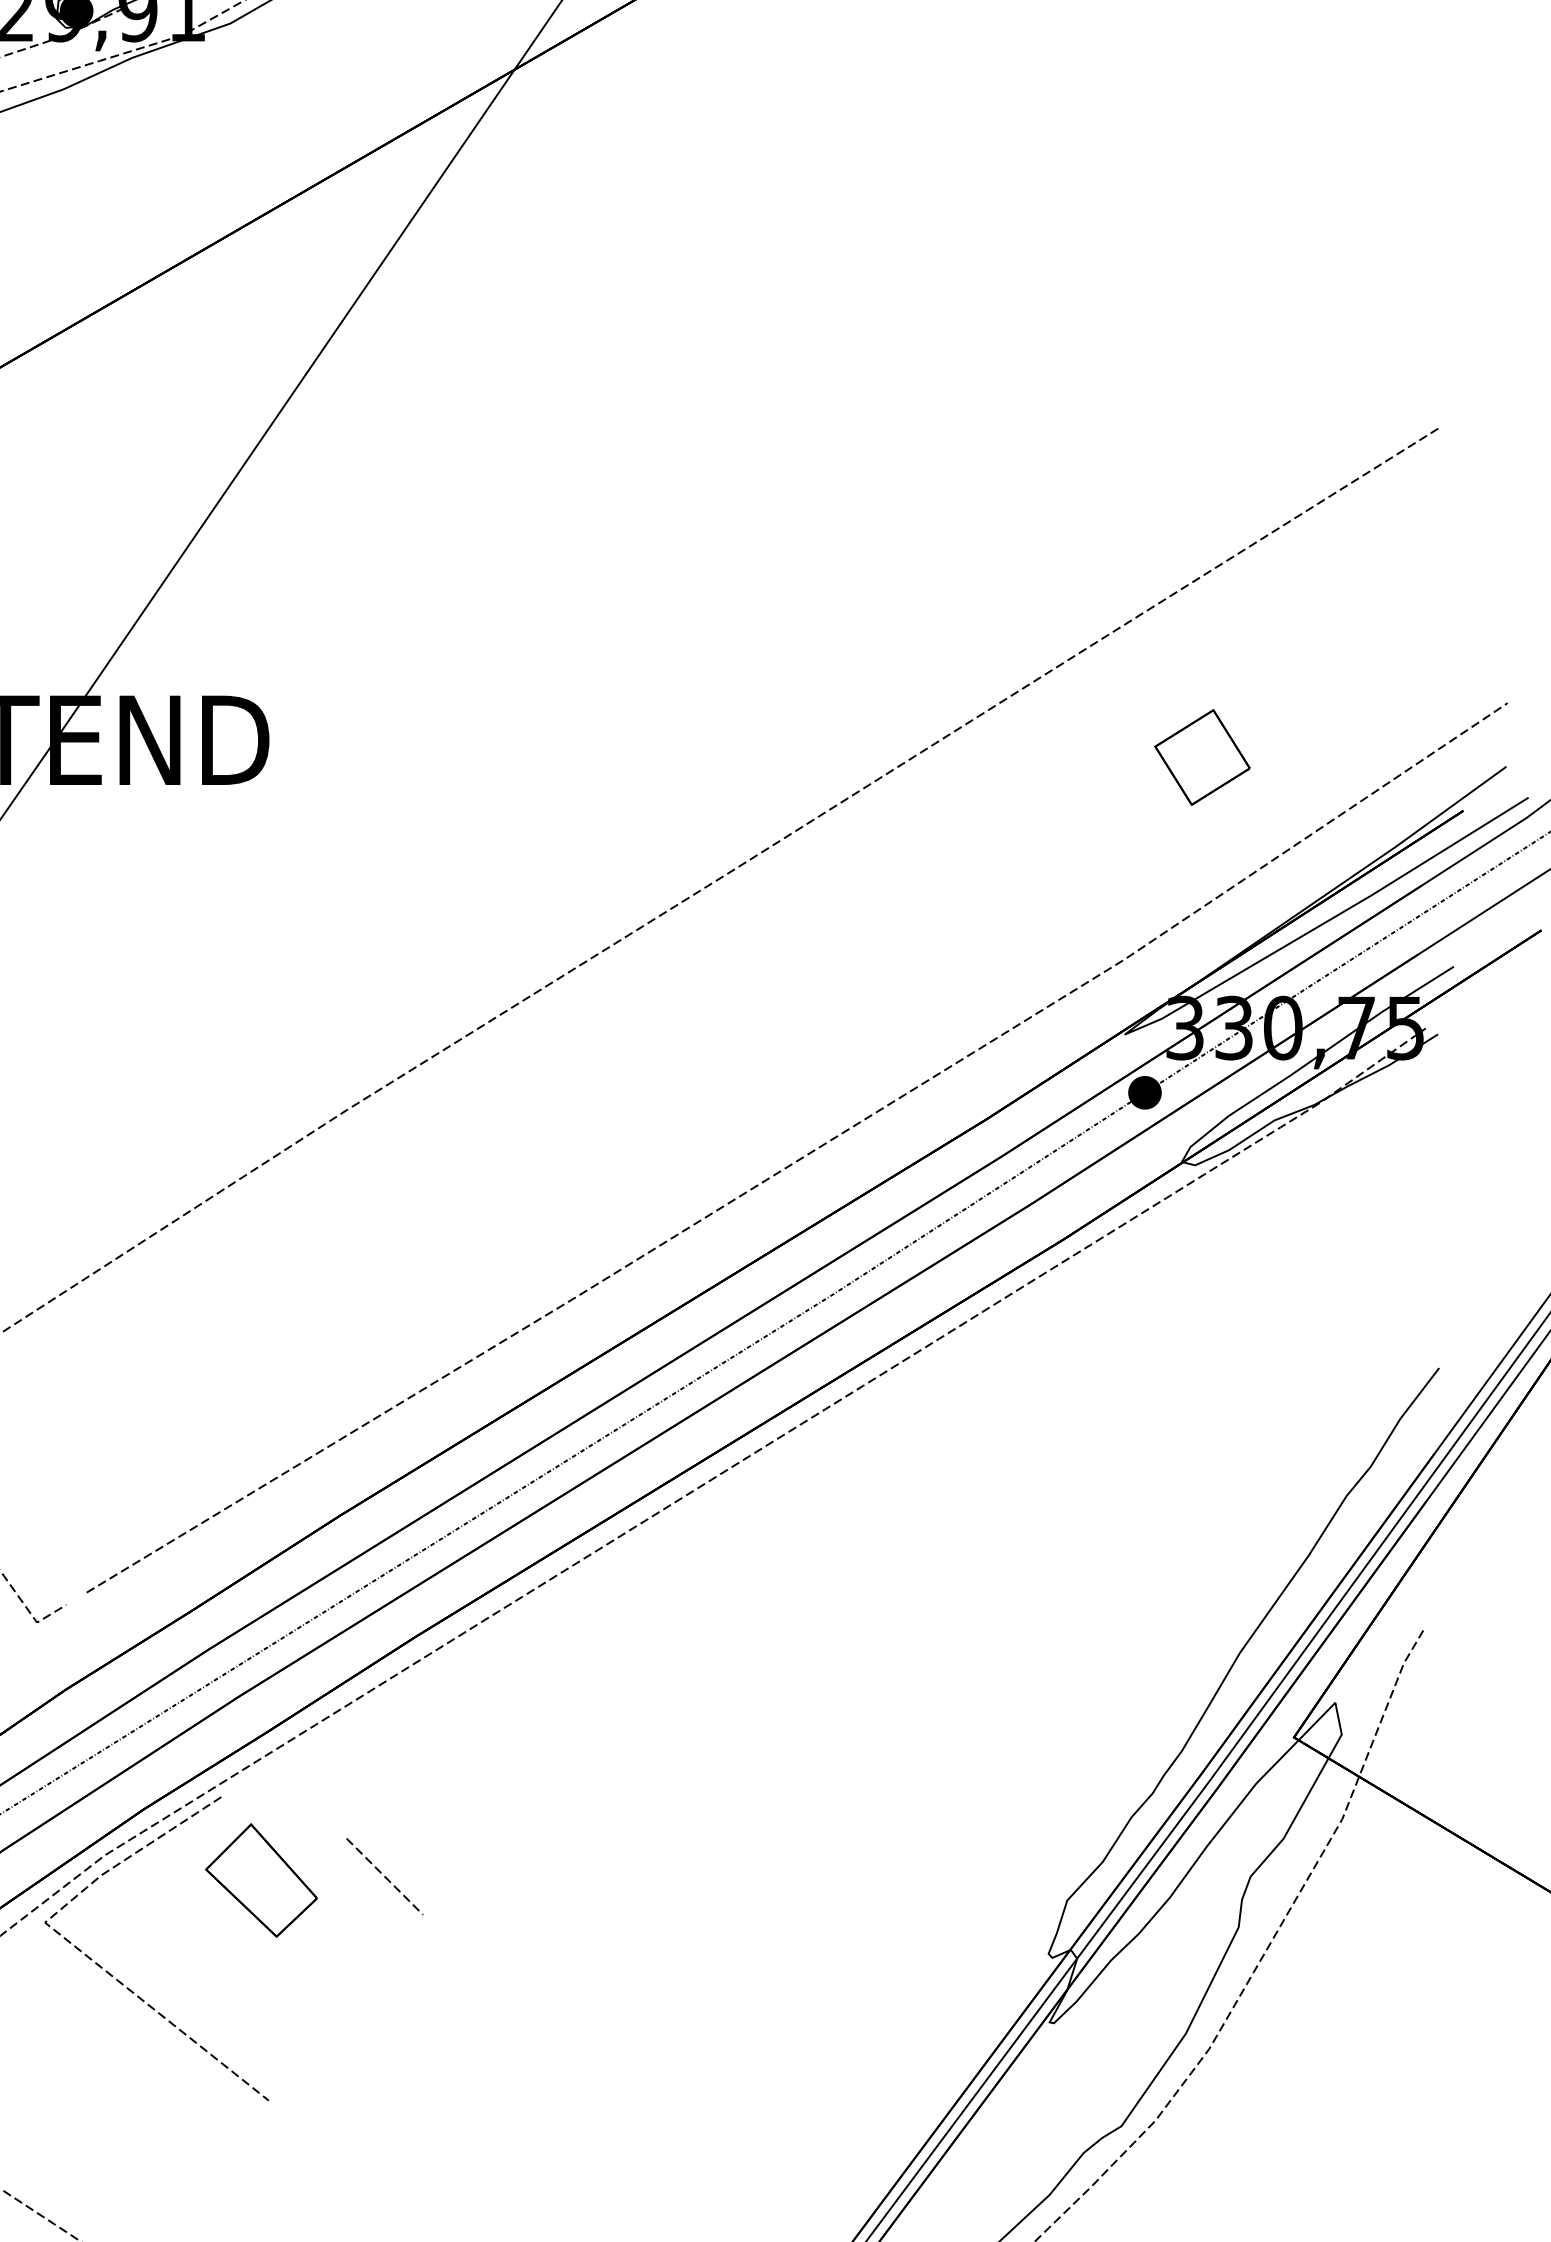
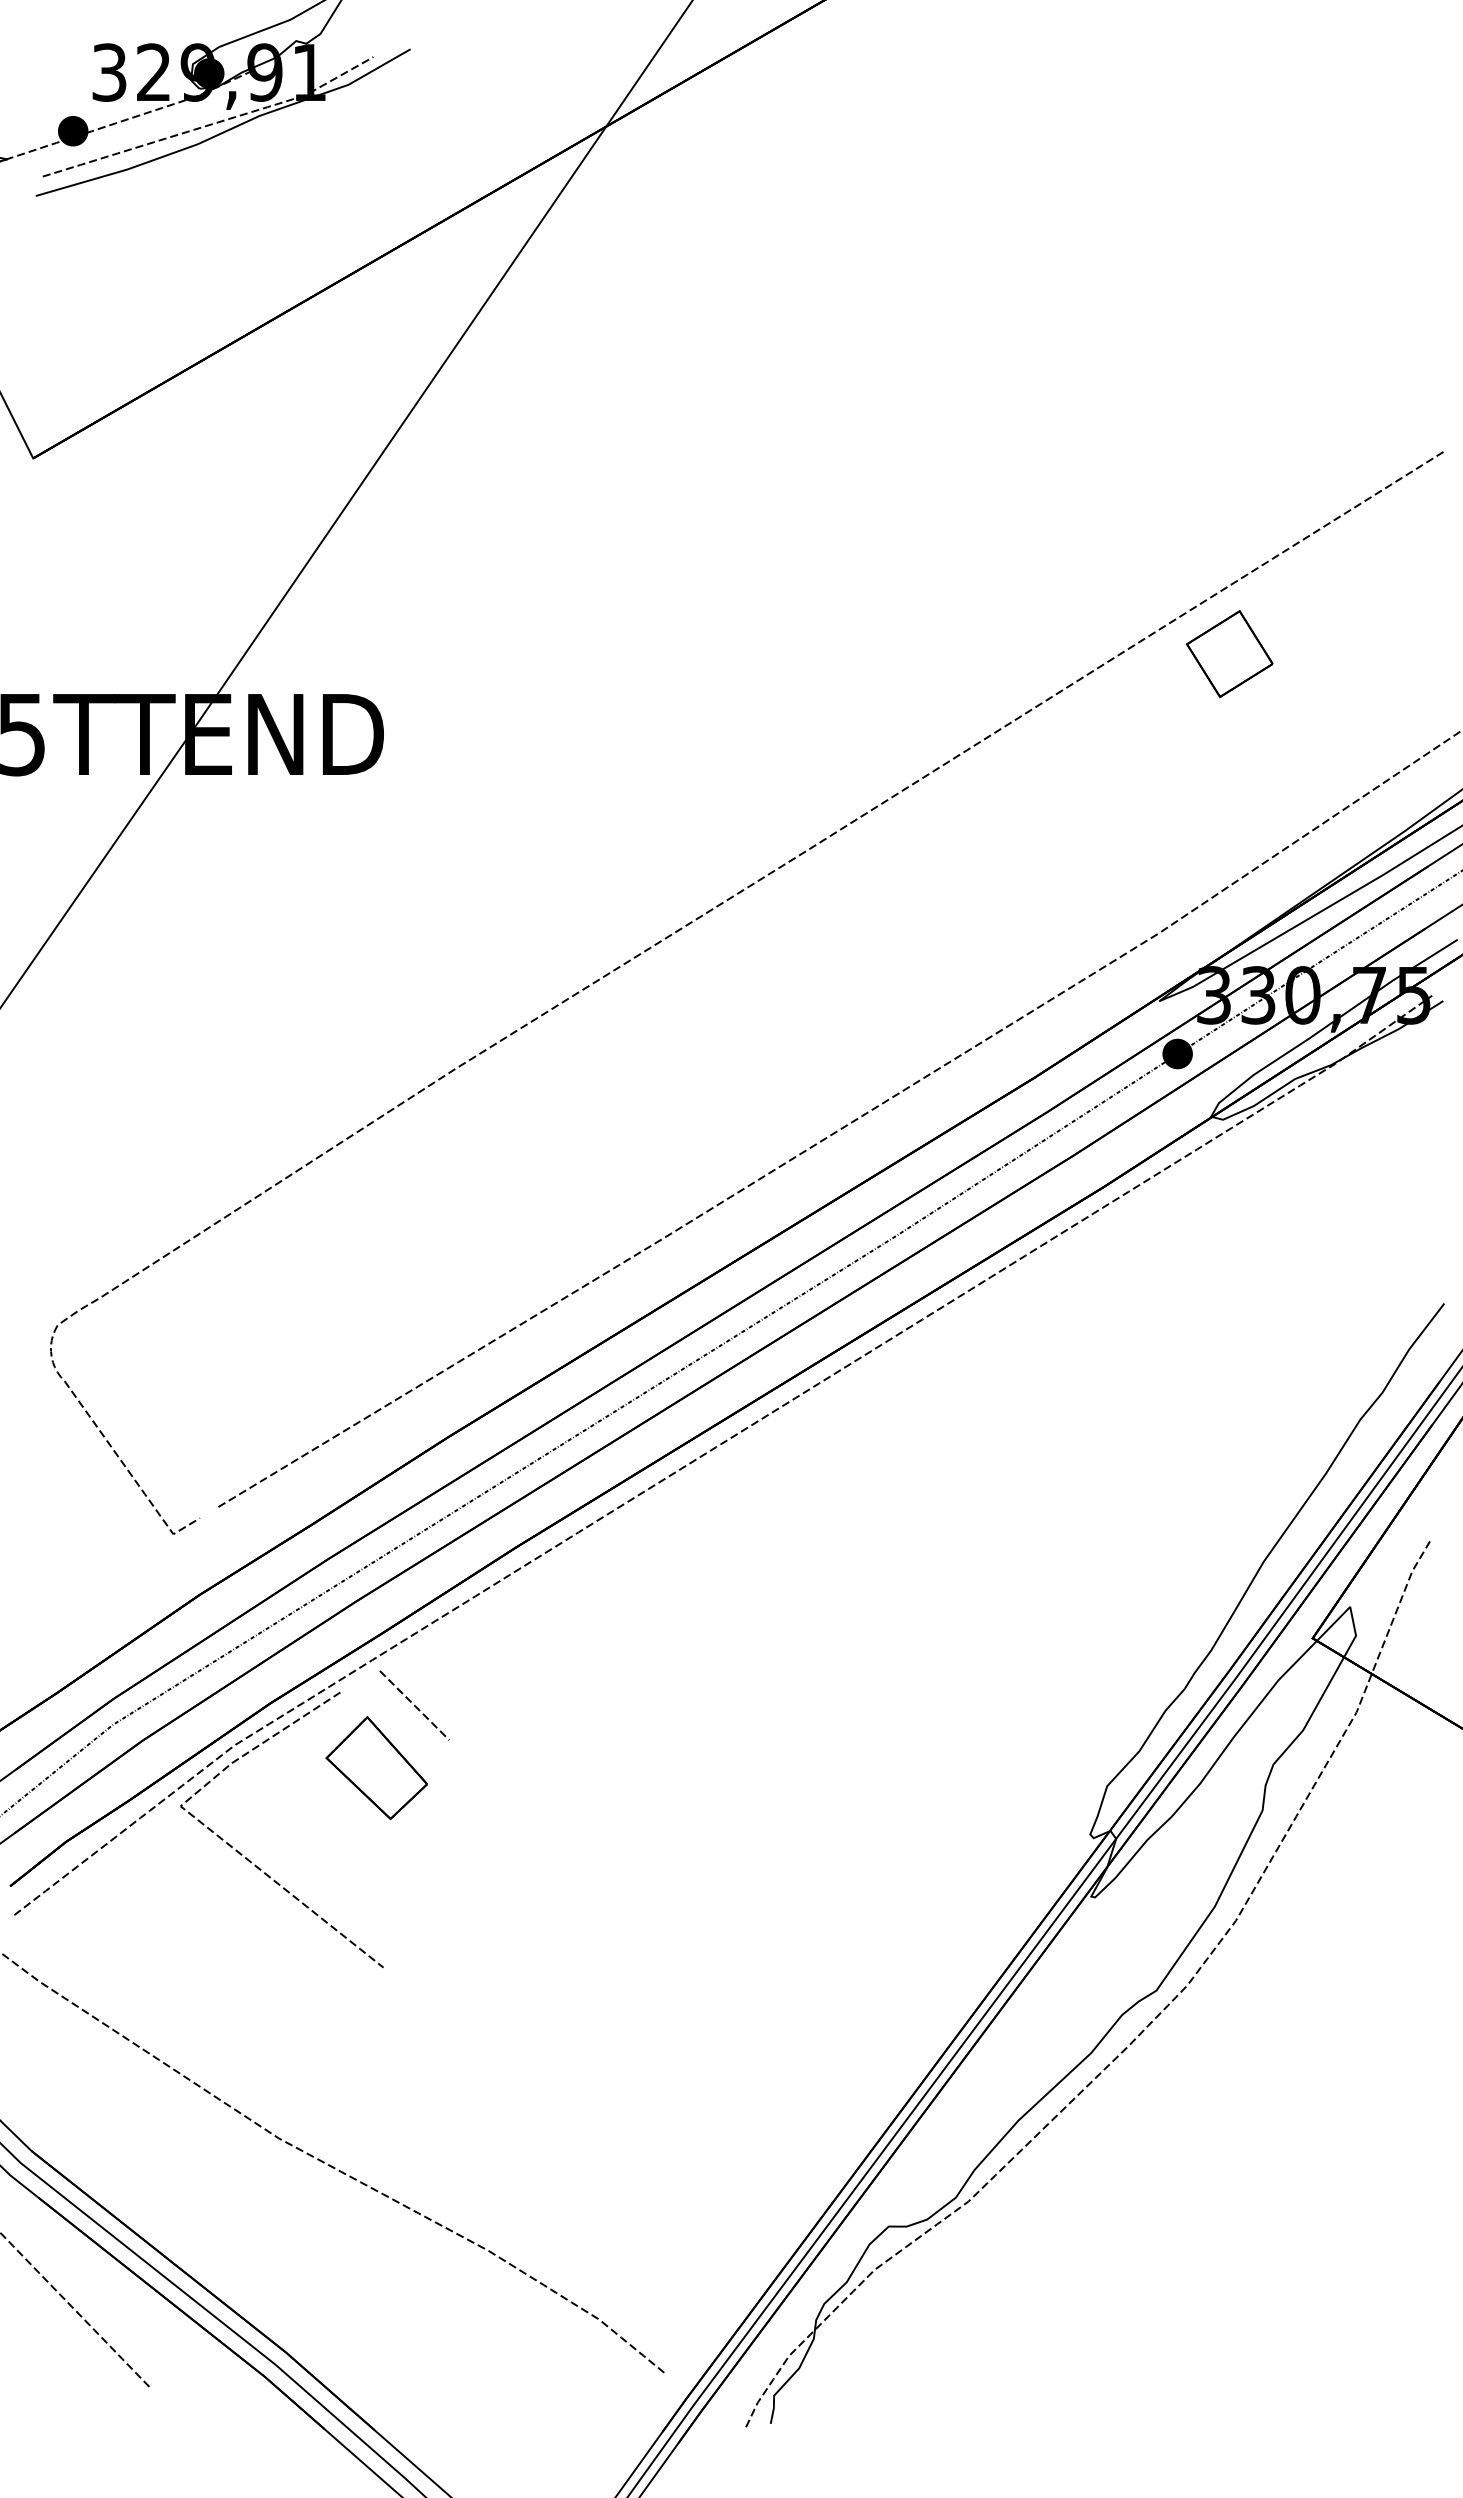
part: (1202, 757) -> (1229, 654), moved
line: (384, 1876) -> (414, 1705), moved

